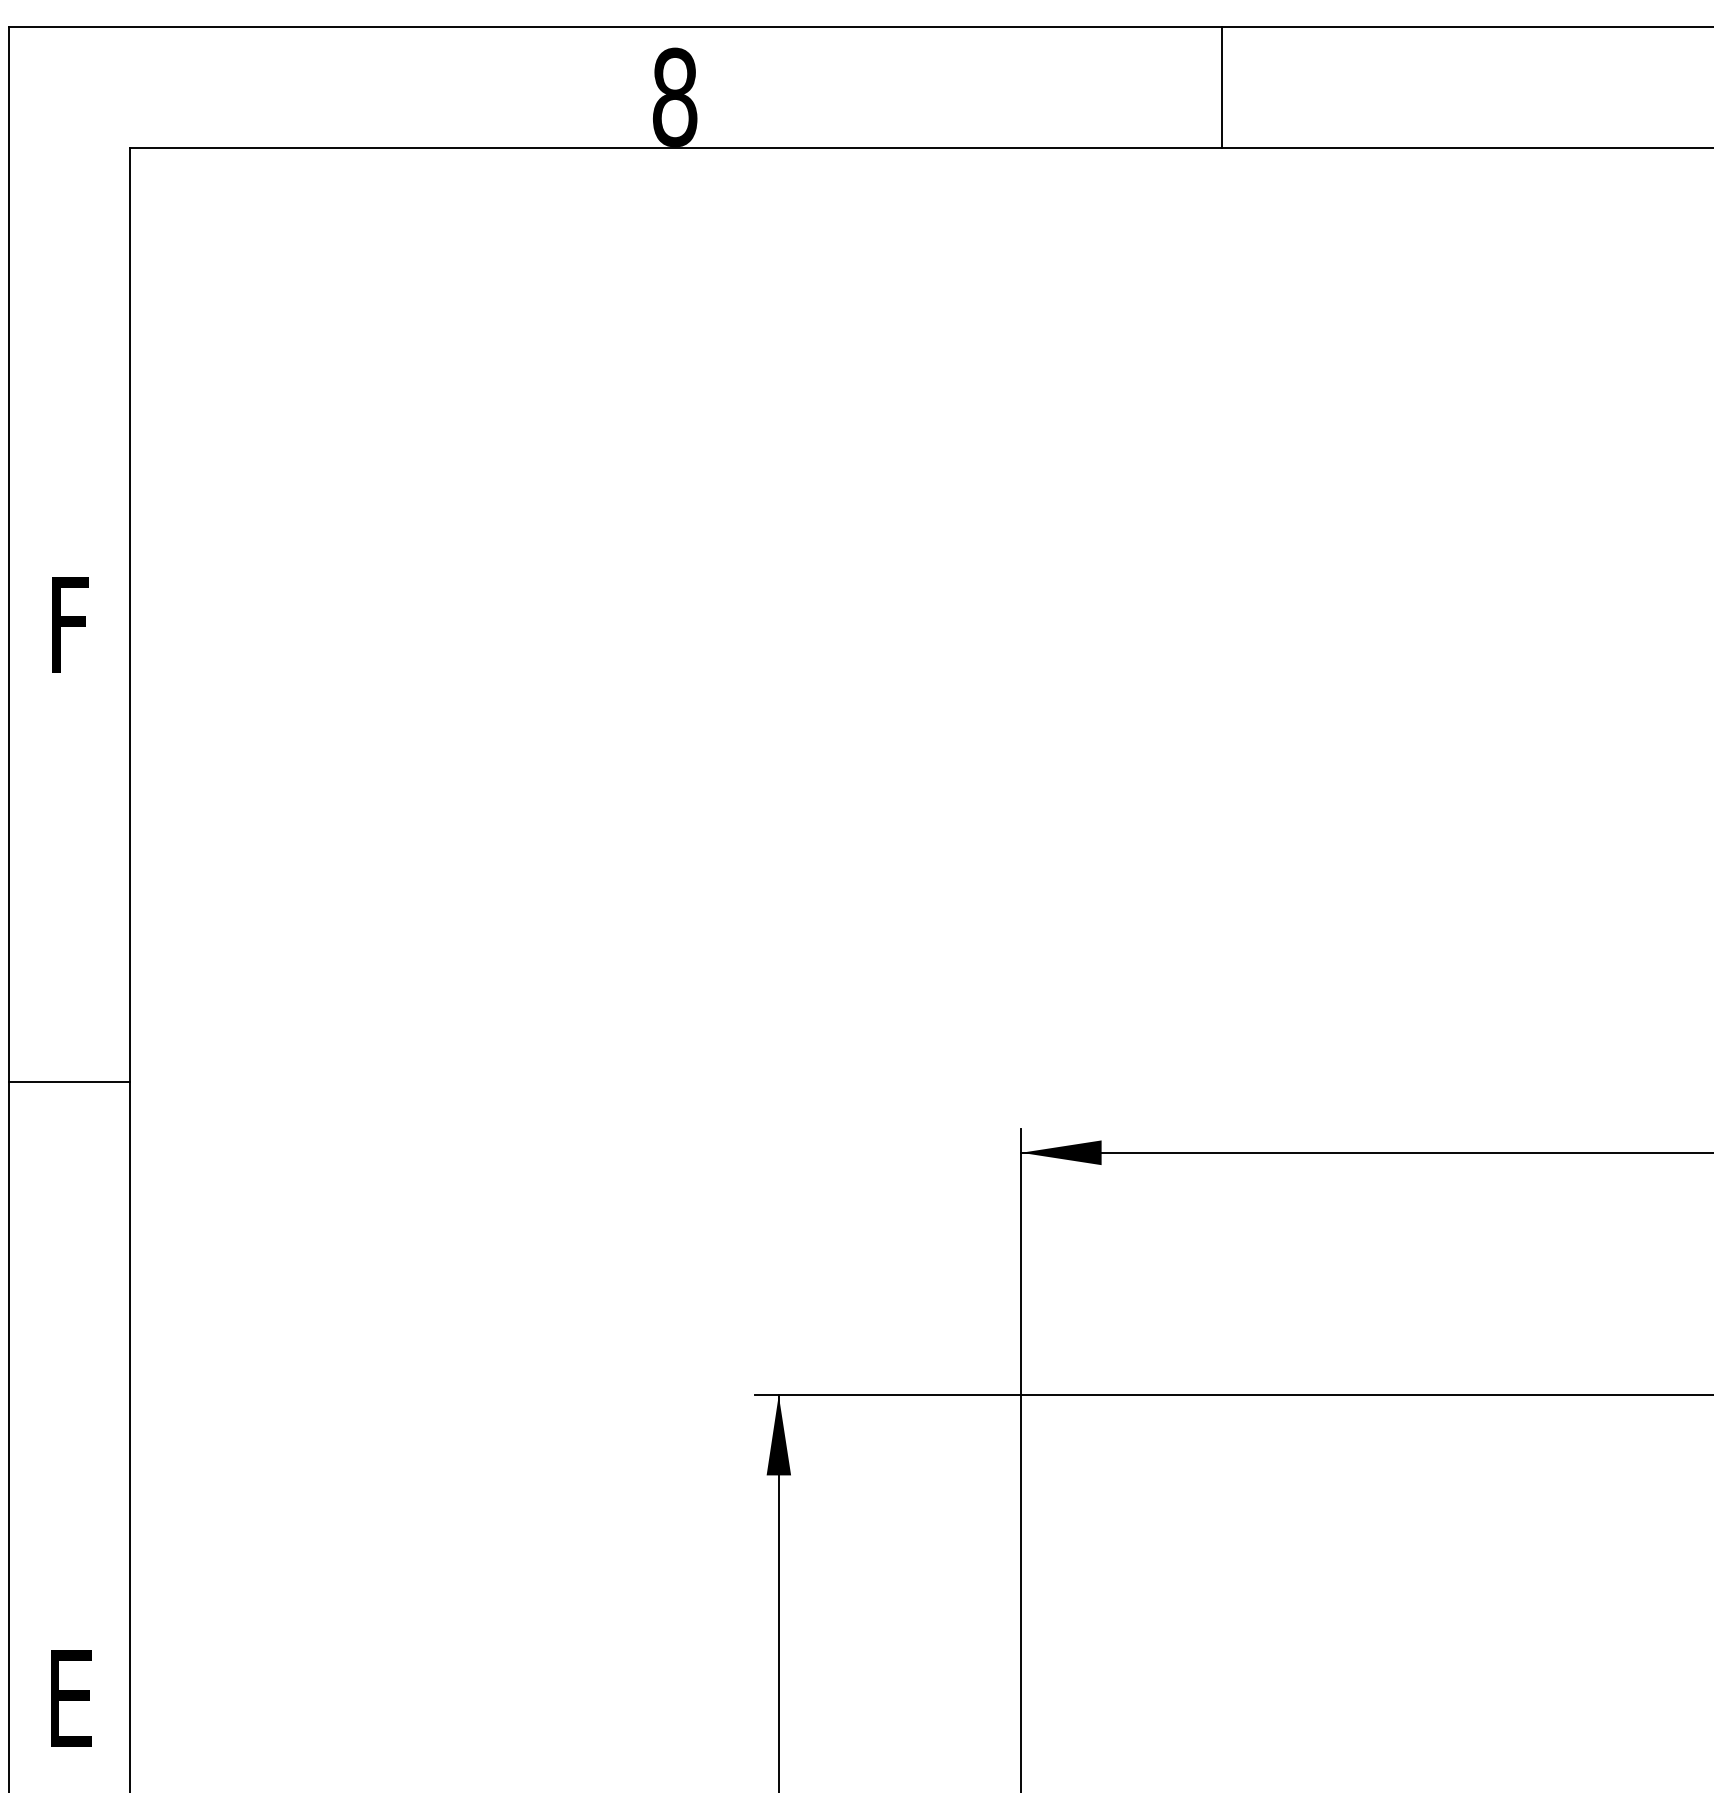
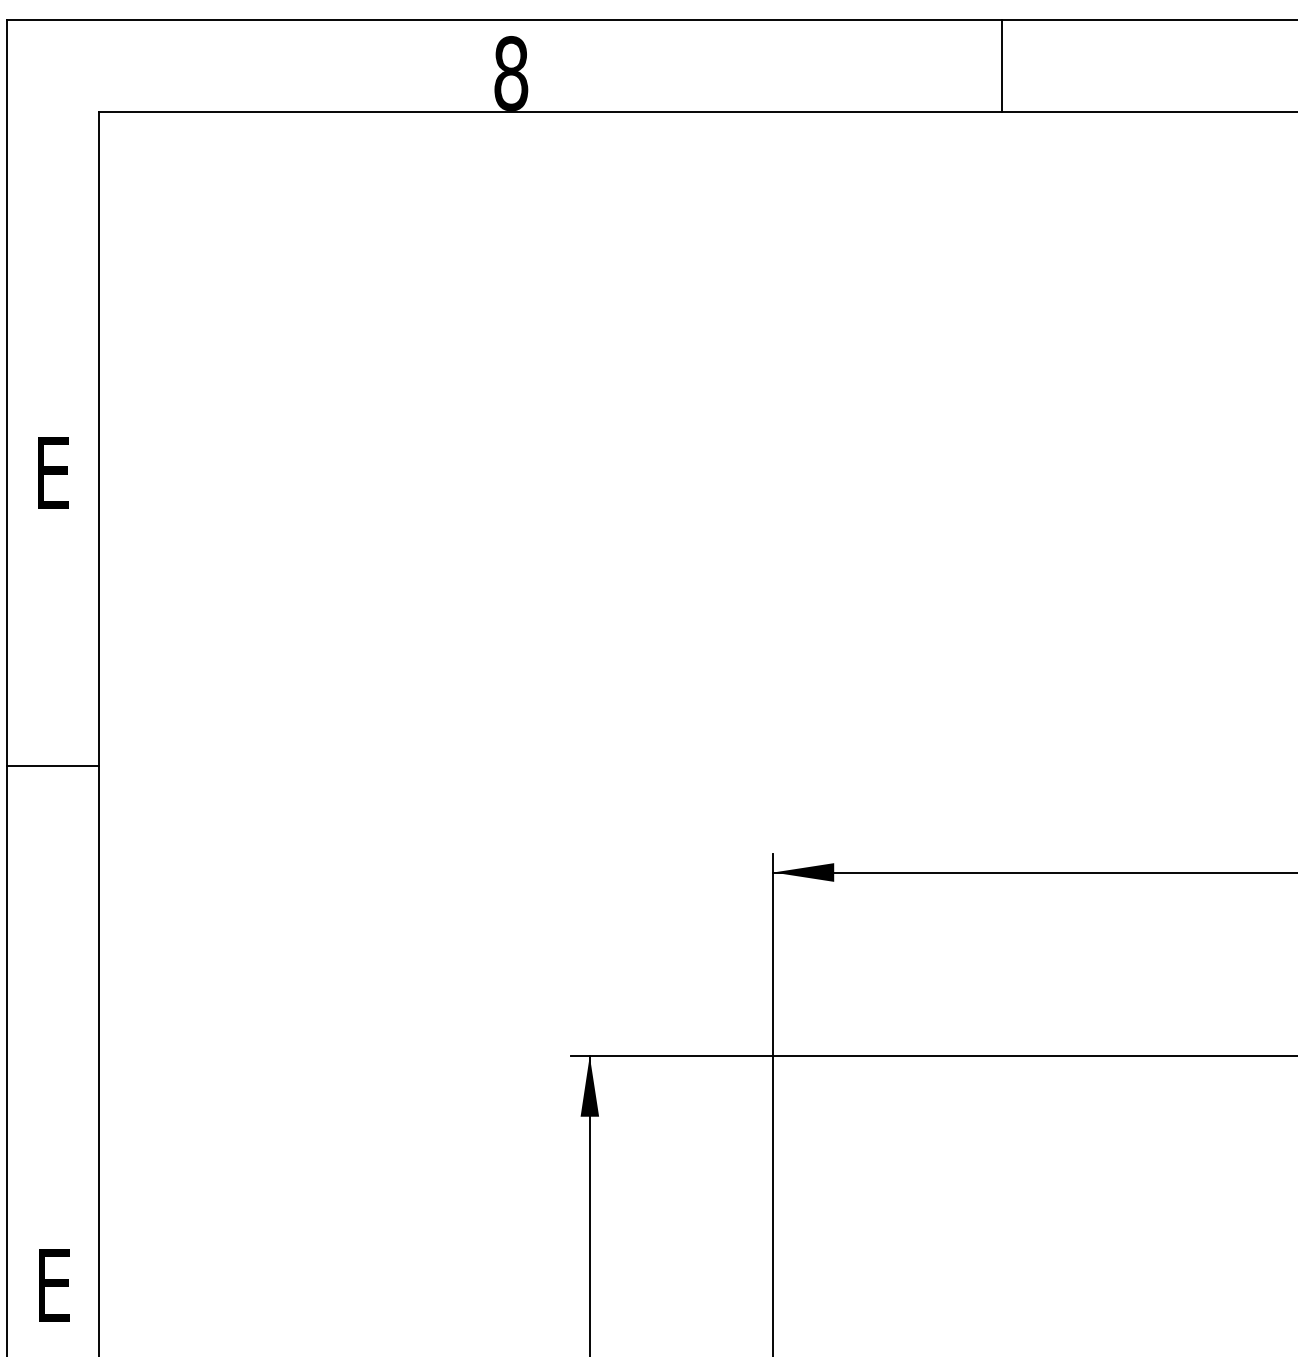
line: (1221, 86) -> (1001, 65), moved
text: (69, 624) -> (52, 472), F -> E
line: (69, 1081) -> (52, 766), moved

